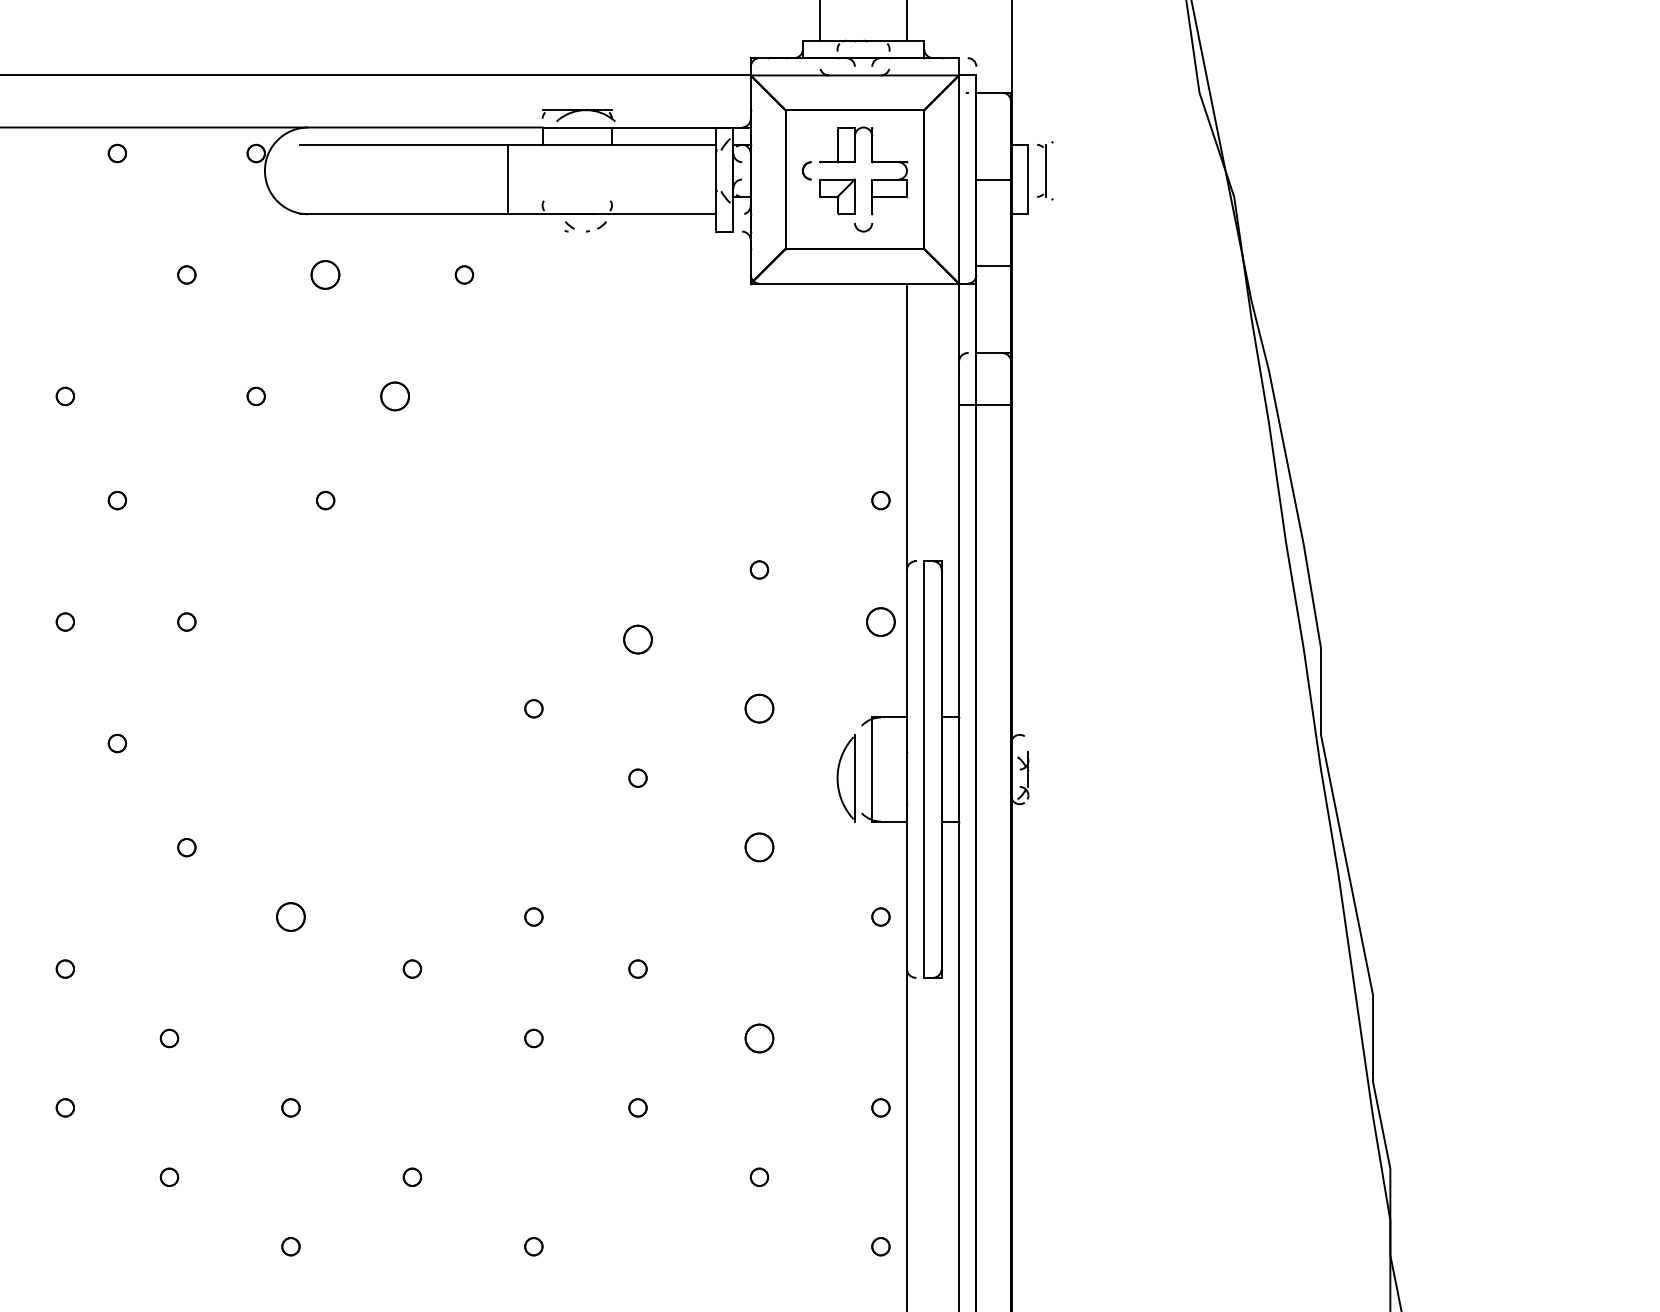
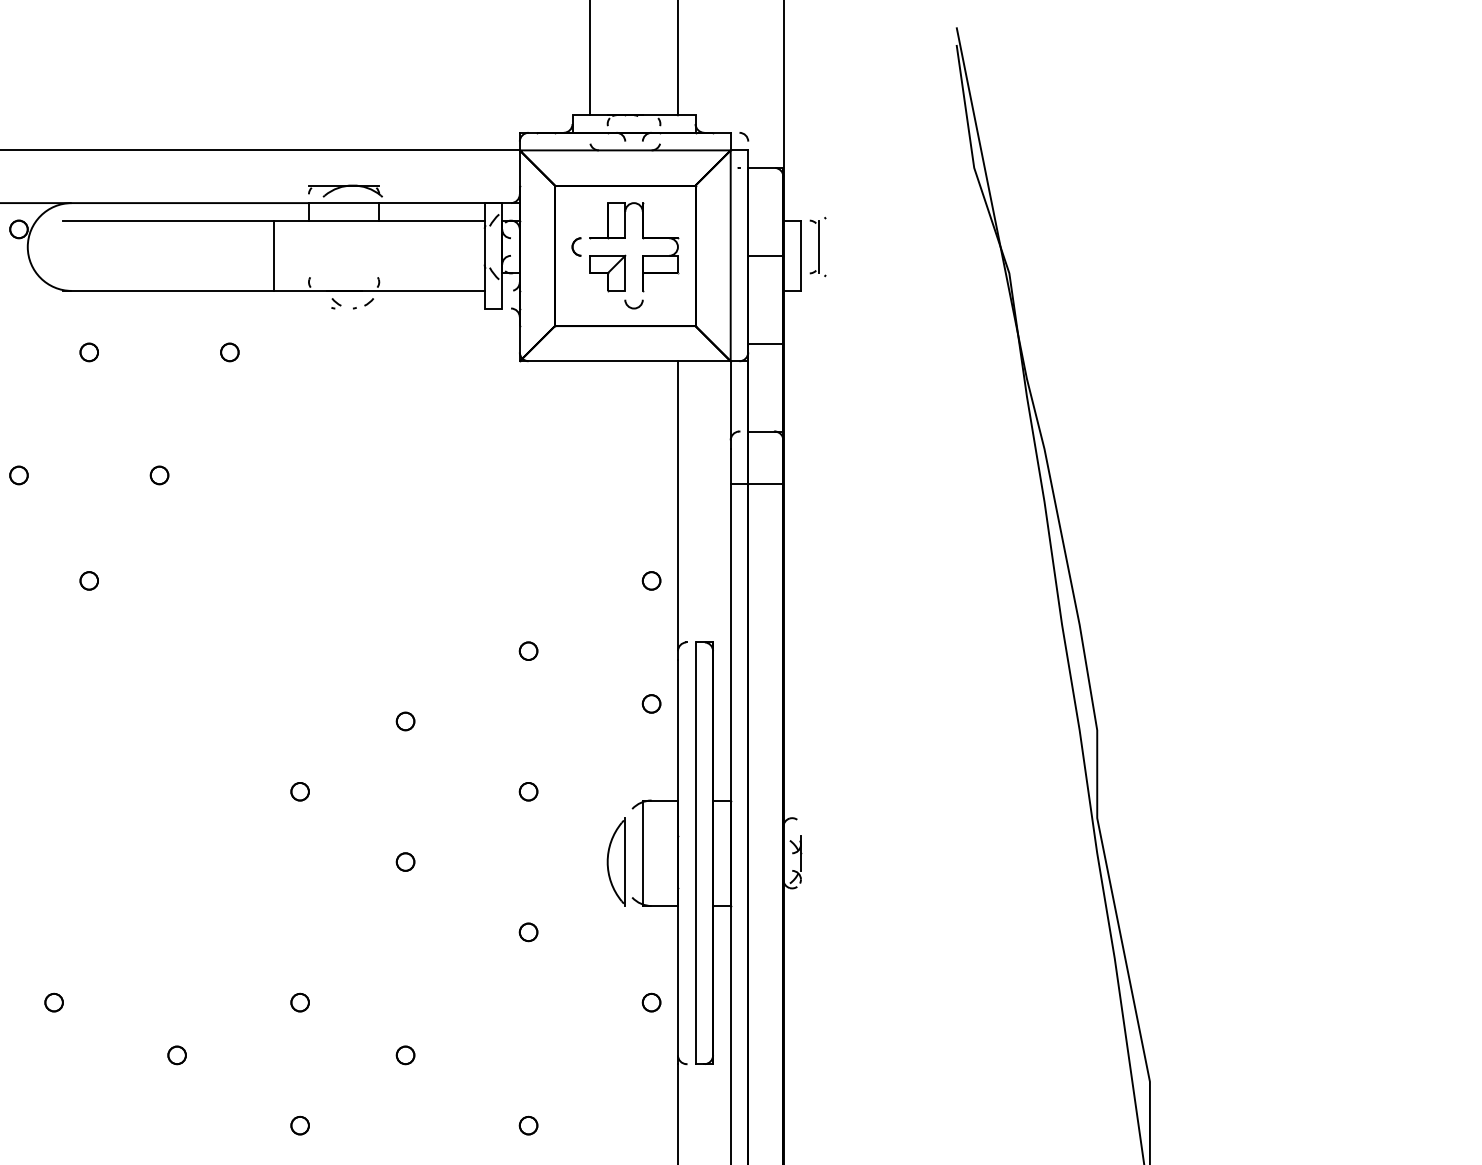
part: (325, 274) -> (89, 351), size x0.62
part: (394, 396) -> (158, 475), size x0.62
part: (880, 621) -> (651, 703), size x0.62
part: (637, 638) -> (405, 720), size x0.62
part: (759, 708) -> (528, 791), size x0.62
part: (759, 847) -> (528, 932), size x0.62
part: (290, 916) -> (53, 1002), size x0.62
part: (759, 1038) -> (528, 1125), size x0.62

